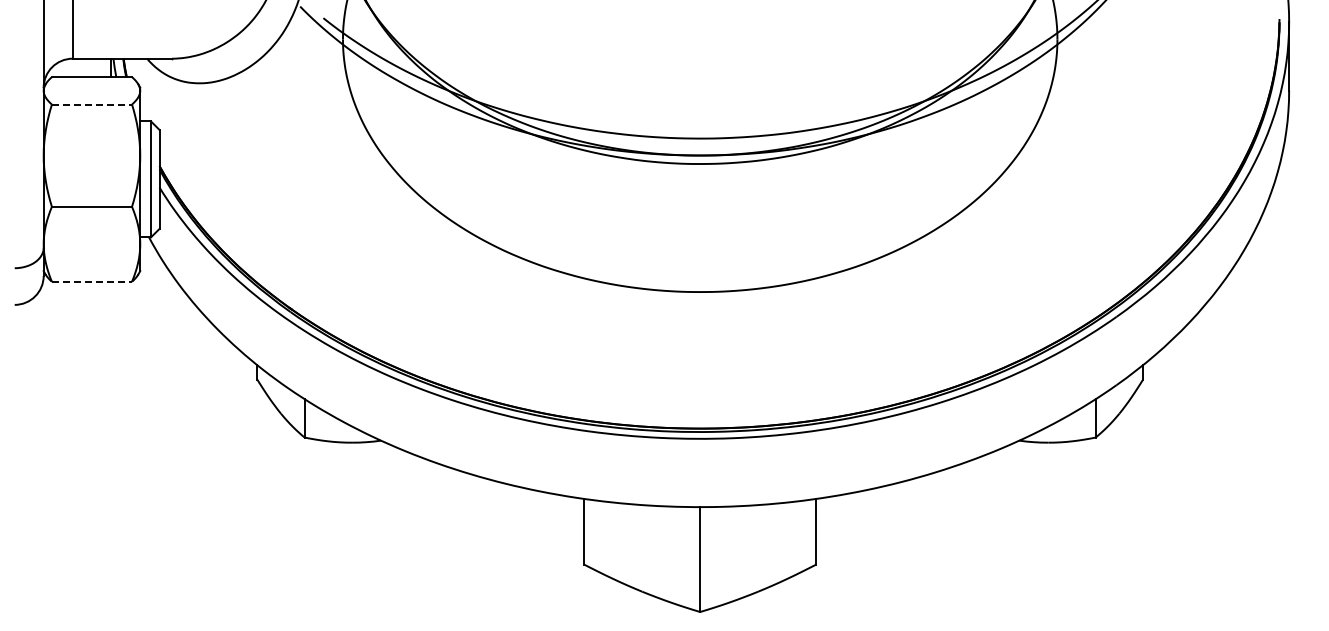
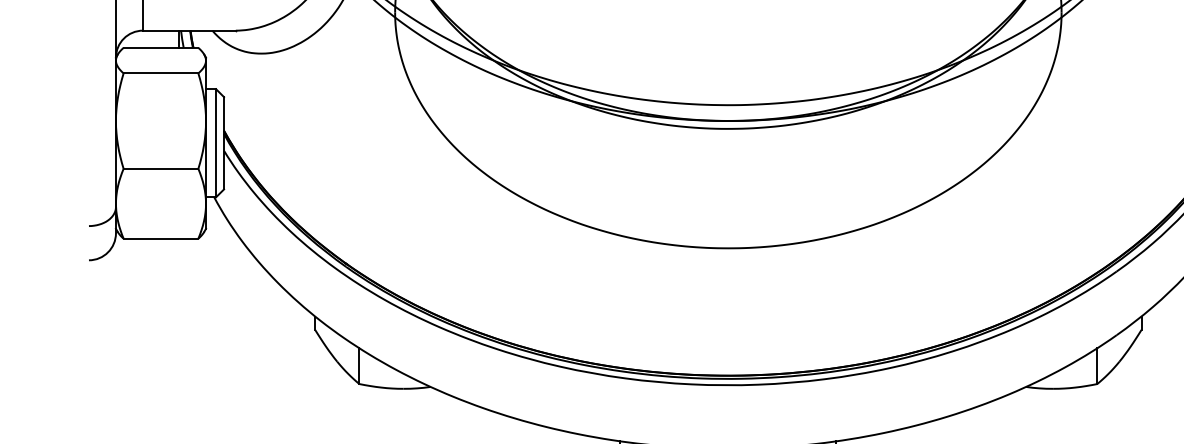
line: (92, 104) -> (161, 73), dashed -> solid
line: (92, 281) -> (161, 238), dashed -> solid

